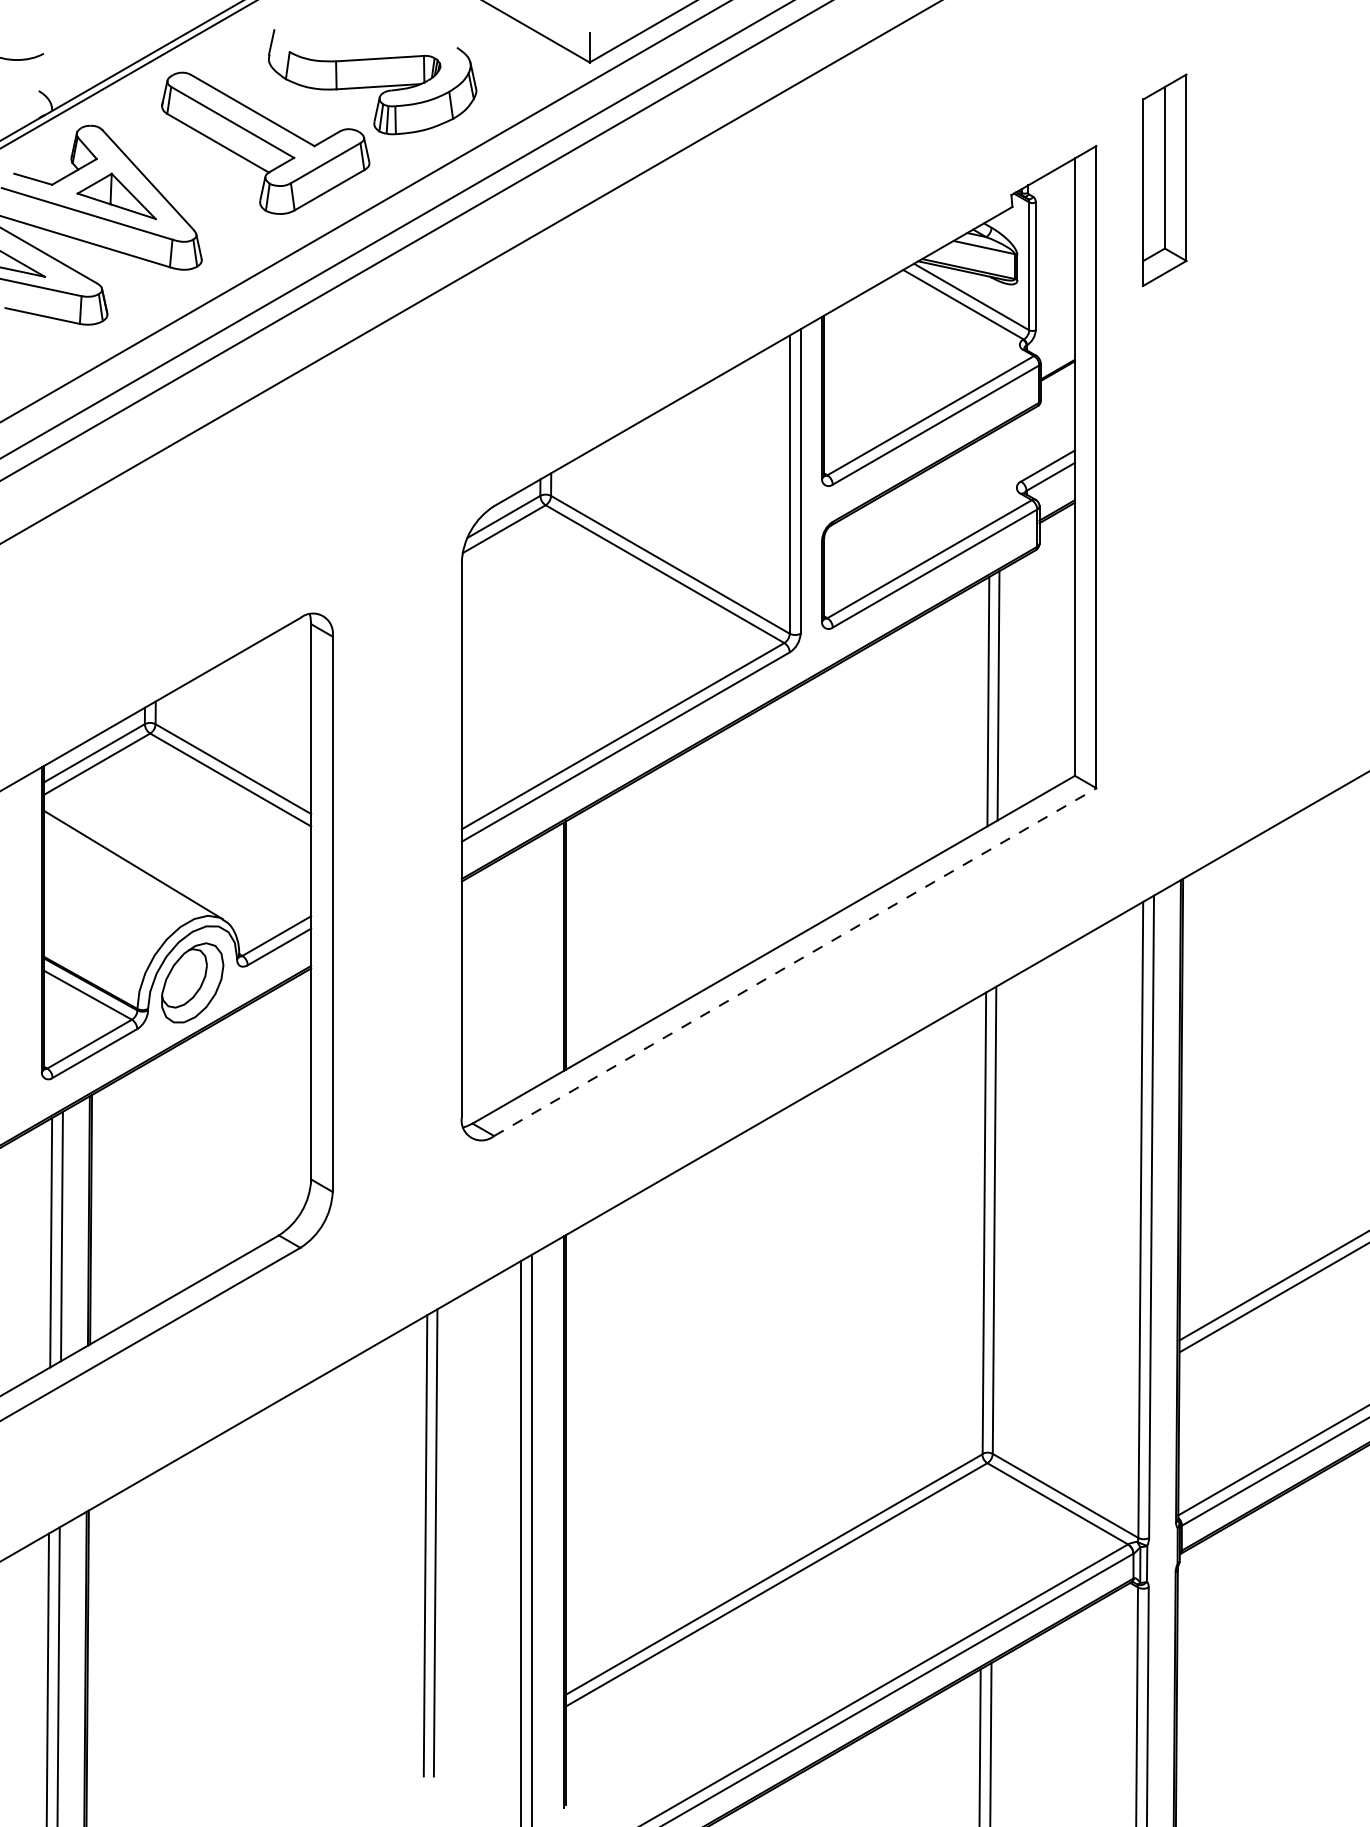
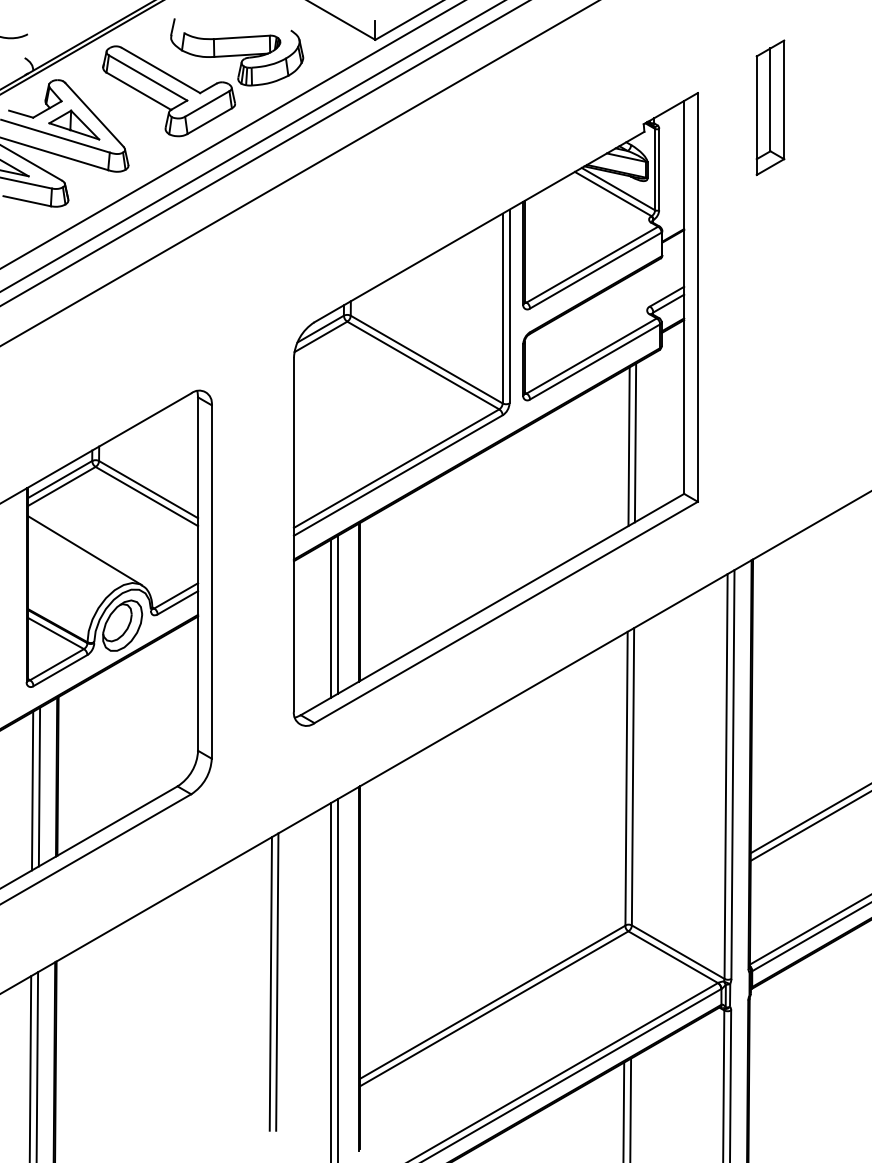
part: (1165, 179) -> (770, 107), moved
line: (795, 962) -> (506, 612), dashed -> solid
line: (531, 965) -> (338, 614), added
line: (520, 971) -> (331, 618), added

